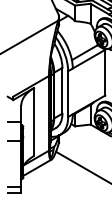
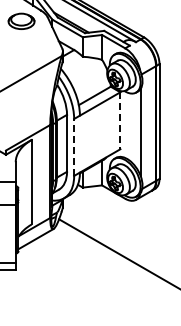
line: (105, 73) -> (120, 121), solid -> dashed
line: (68, 93) -> (74, 146), solid -> dashed

